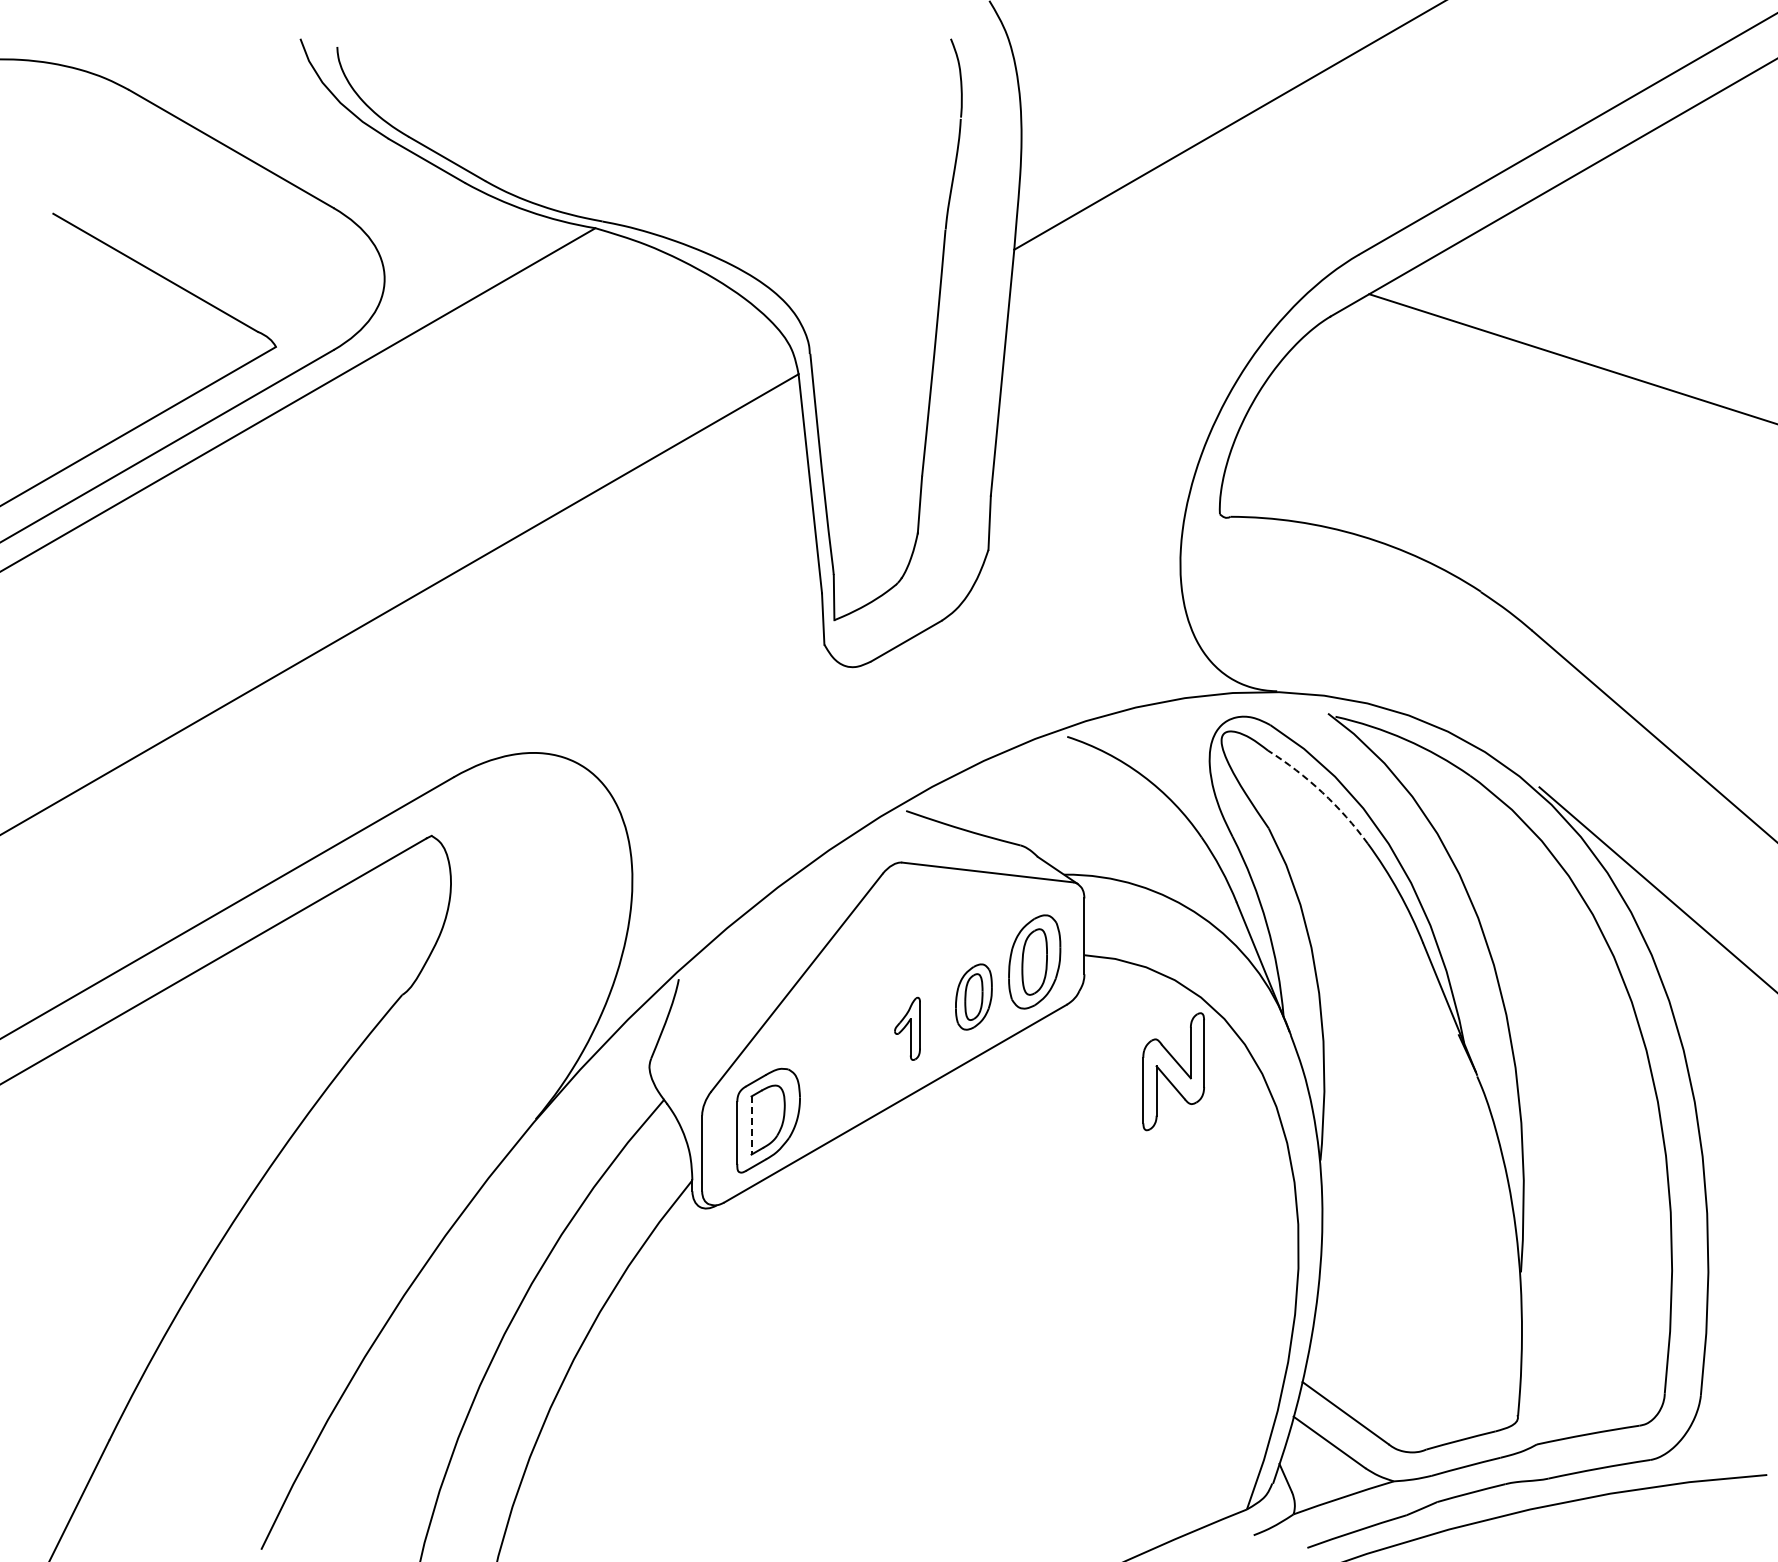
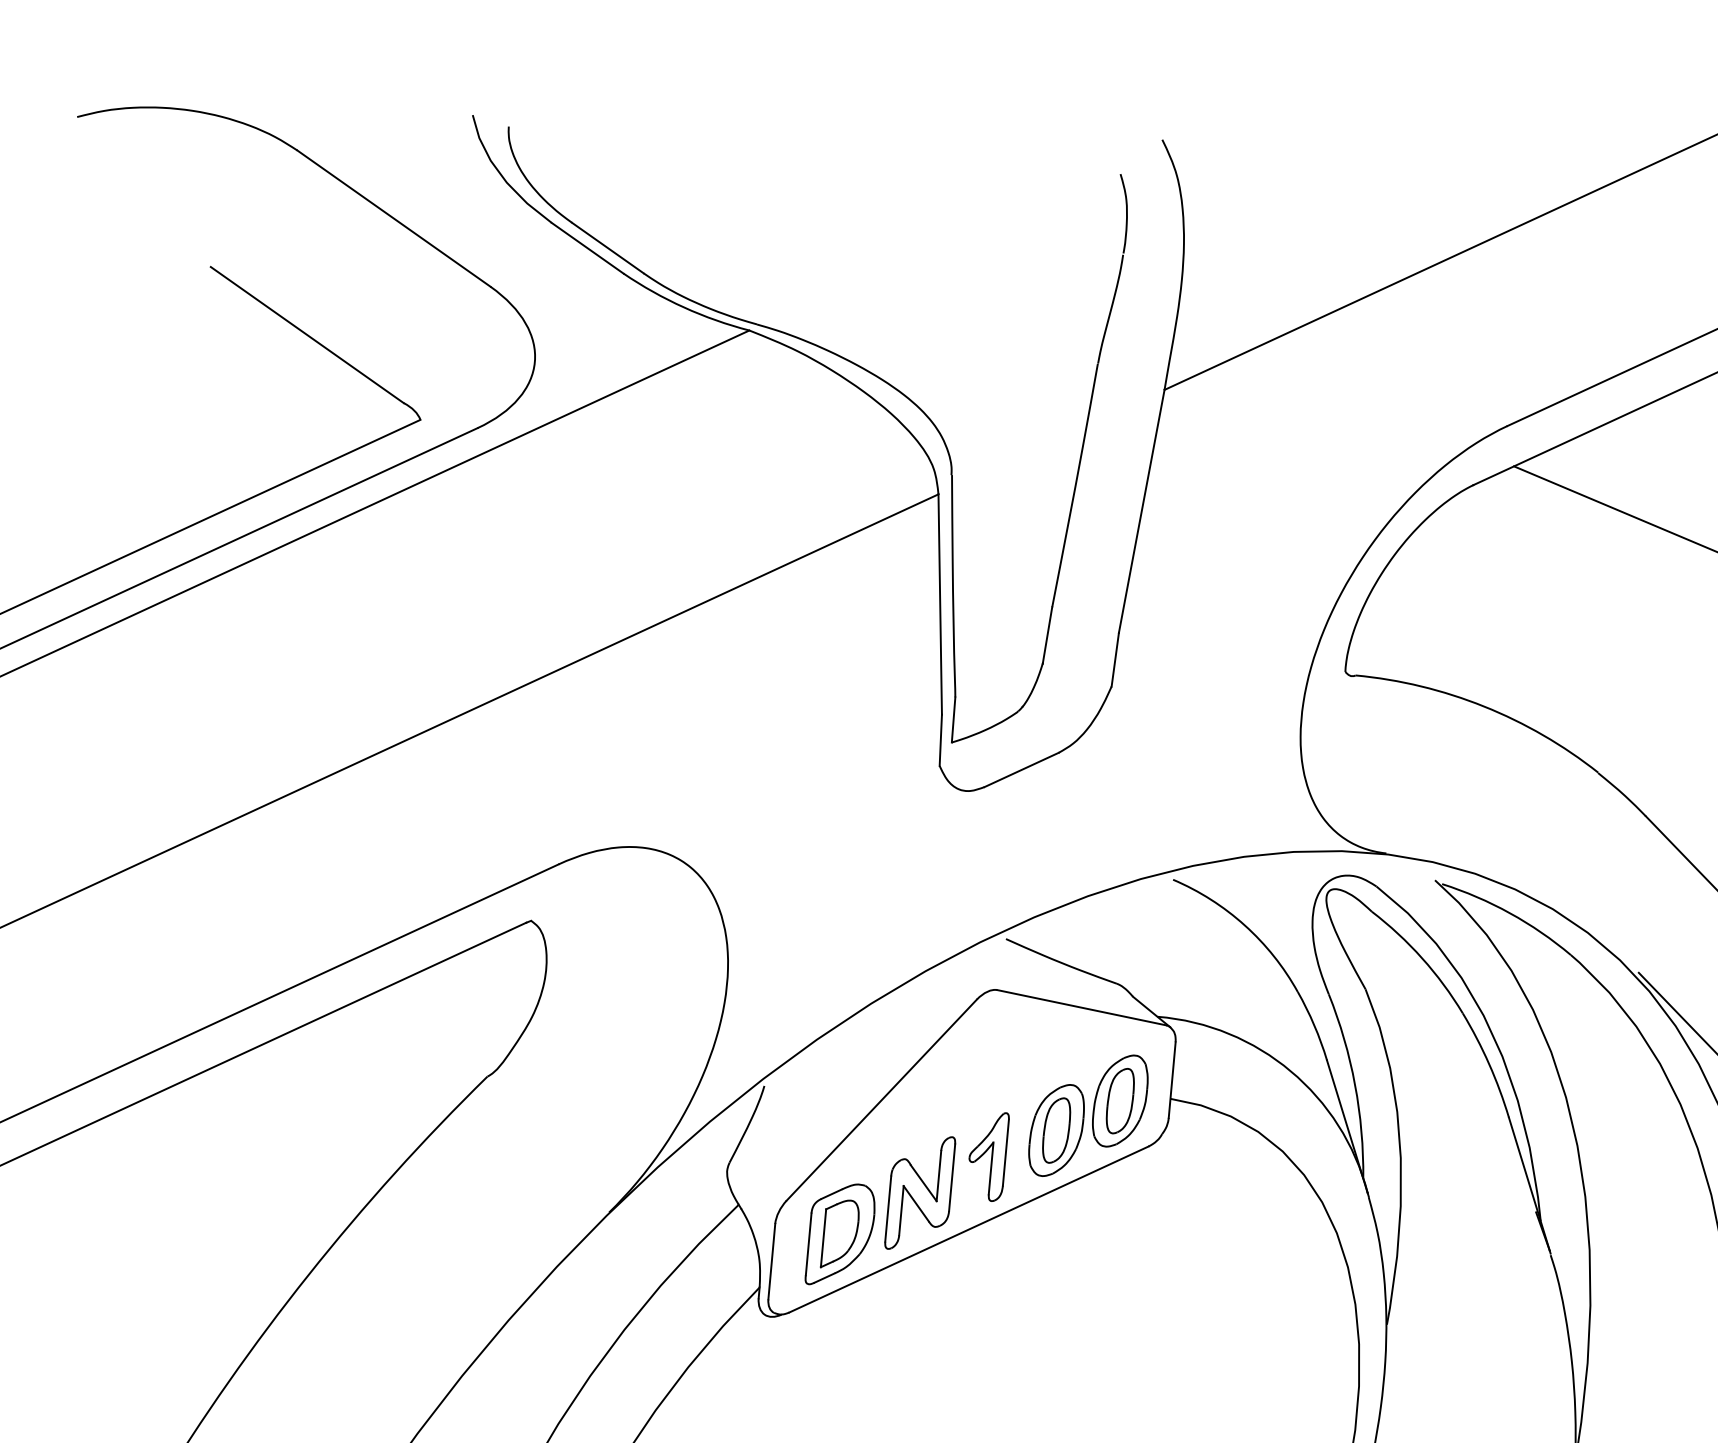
arc: (1322, 792) -> (1422, 958), dashed -> solid
part: (973, 996) -> (1056, 1129), size x1.43
part: (907, 1028) -> (987, 1155), size x1.43
part: (1173, 1071) -> (920, 1192), moved
line: (751, 1126) -> (823, 1239), dashed -> solid

